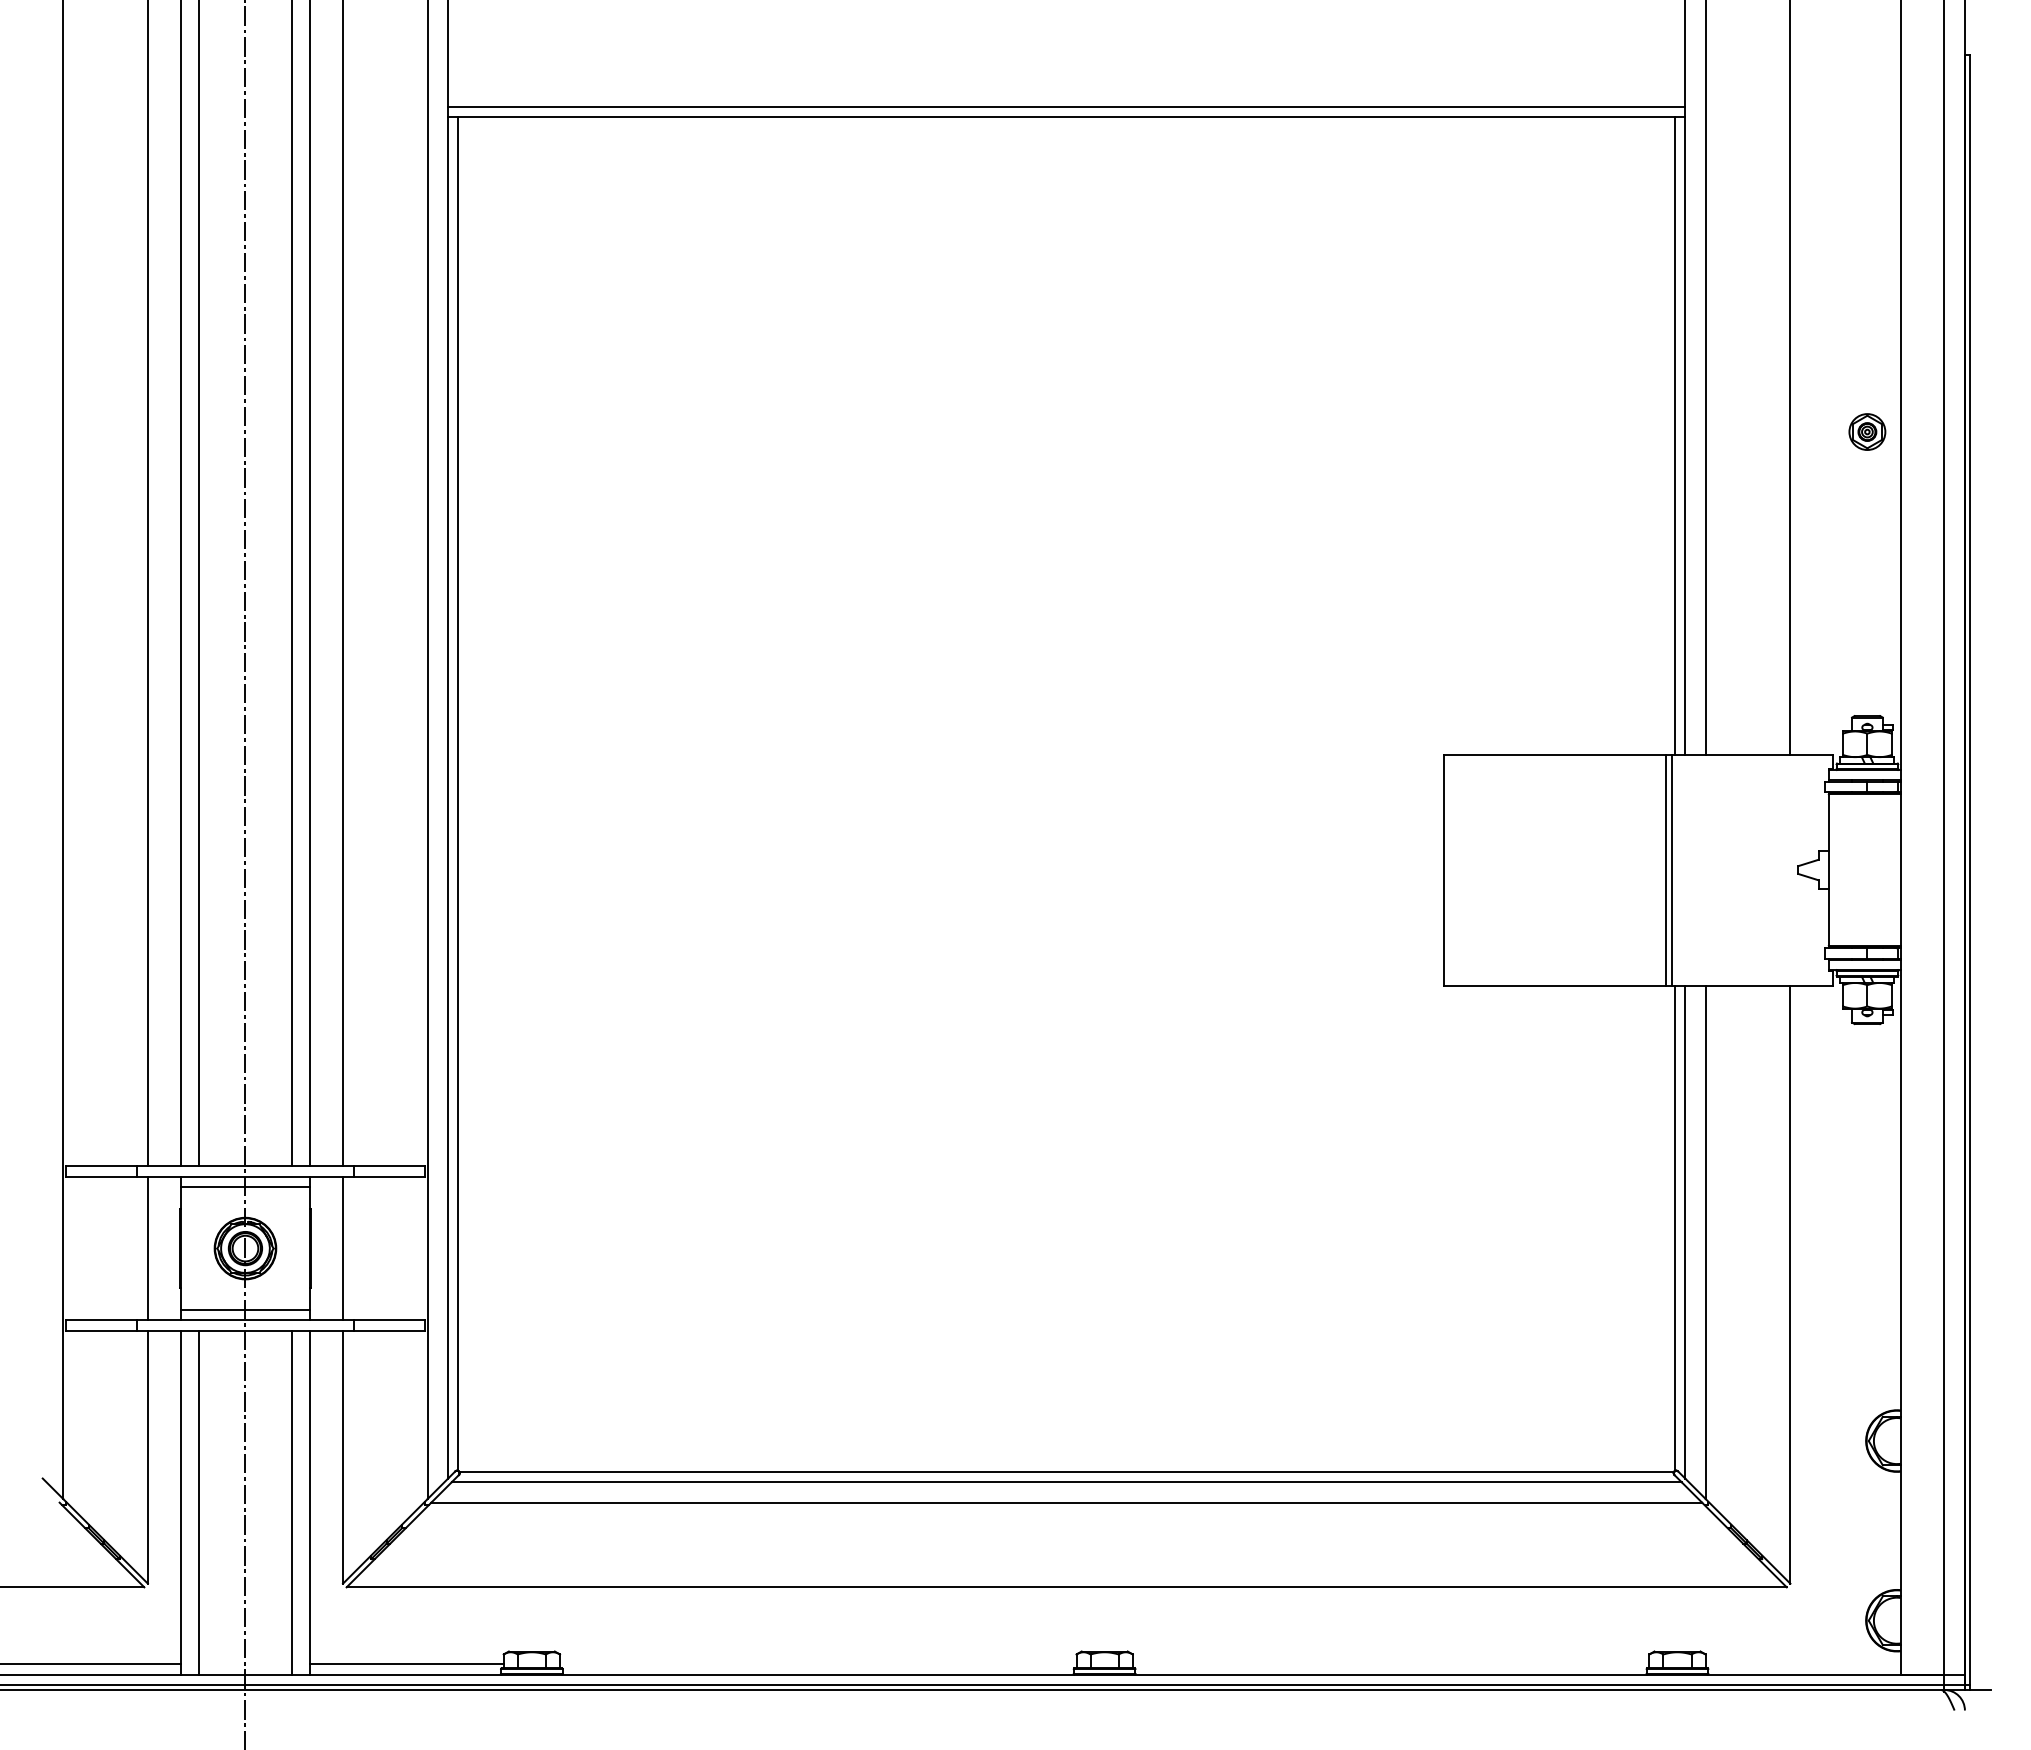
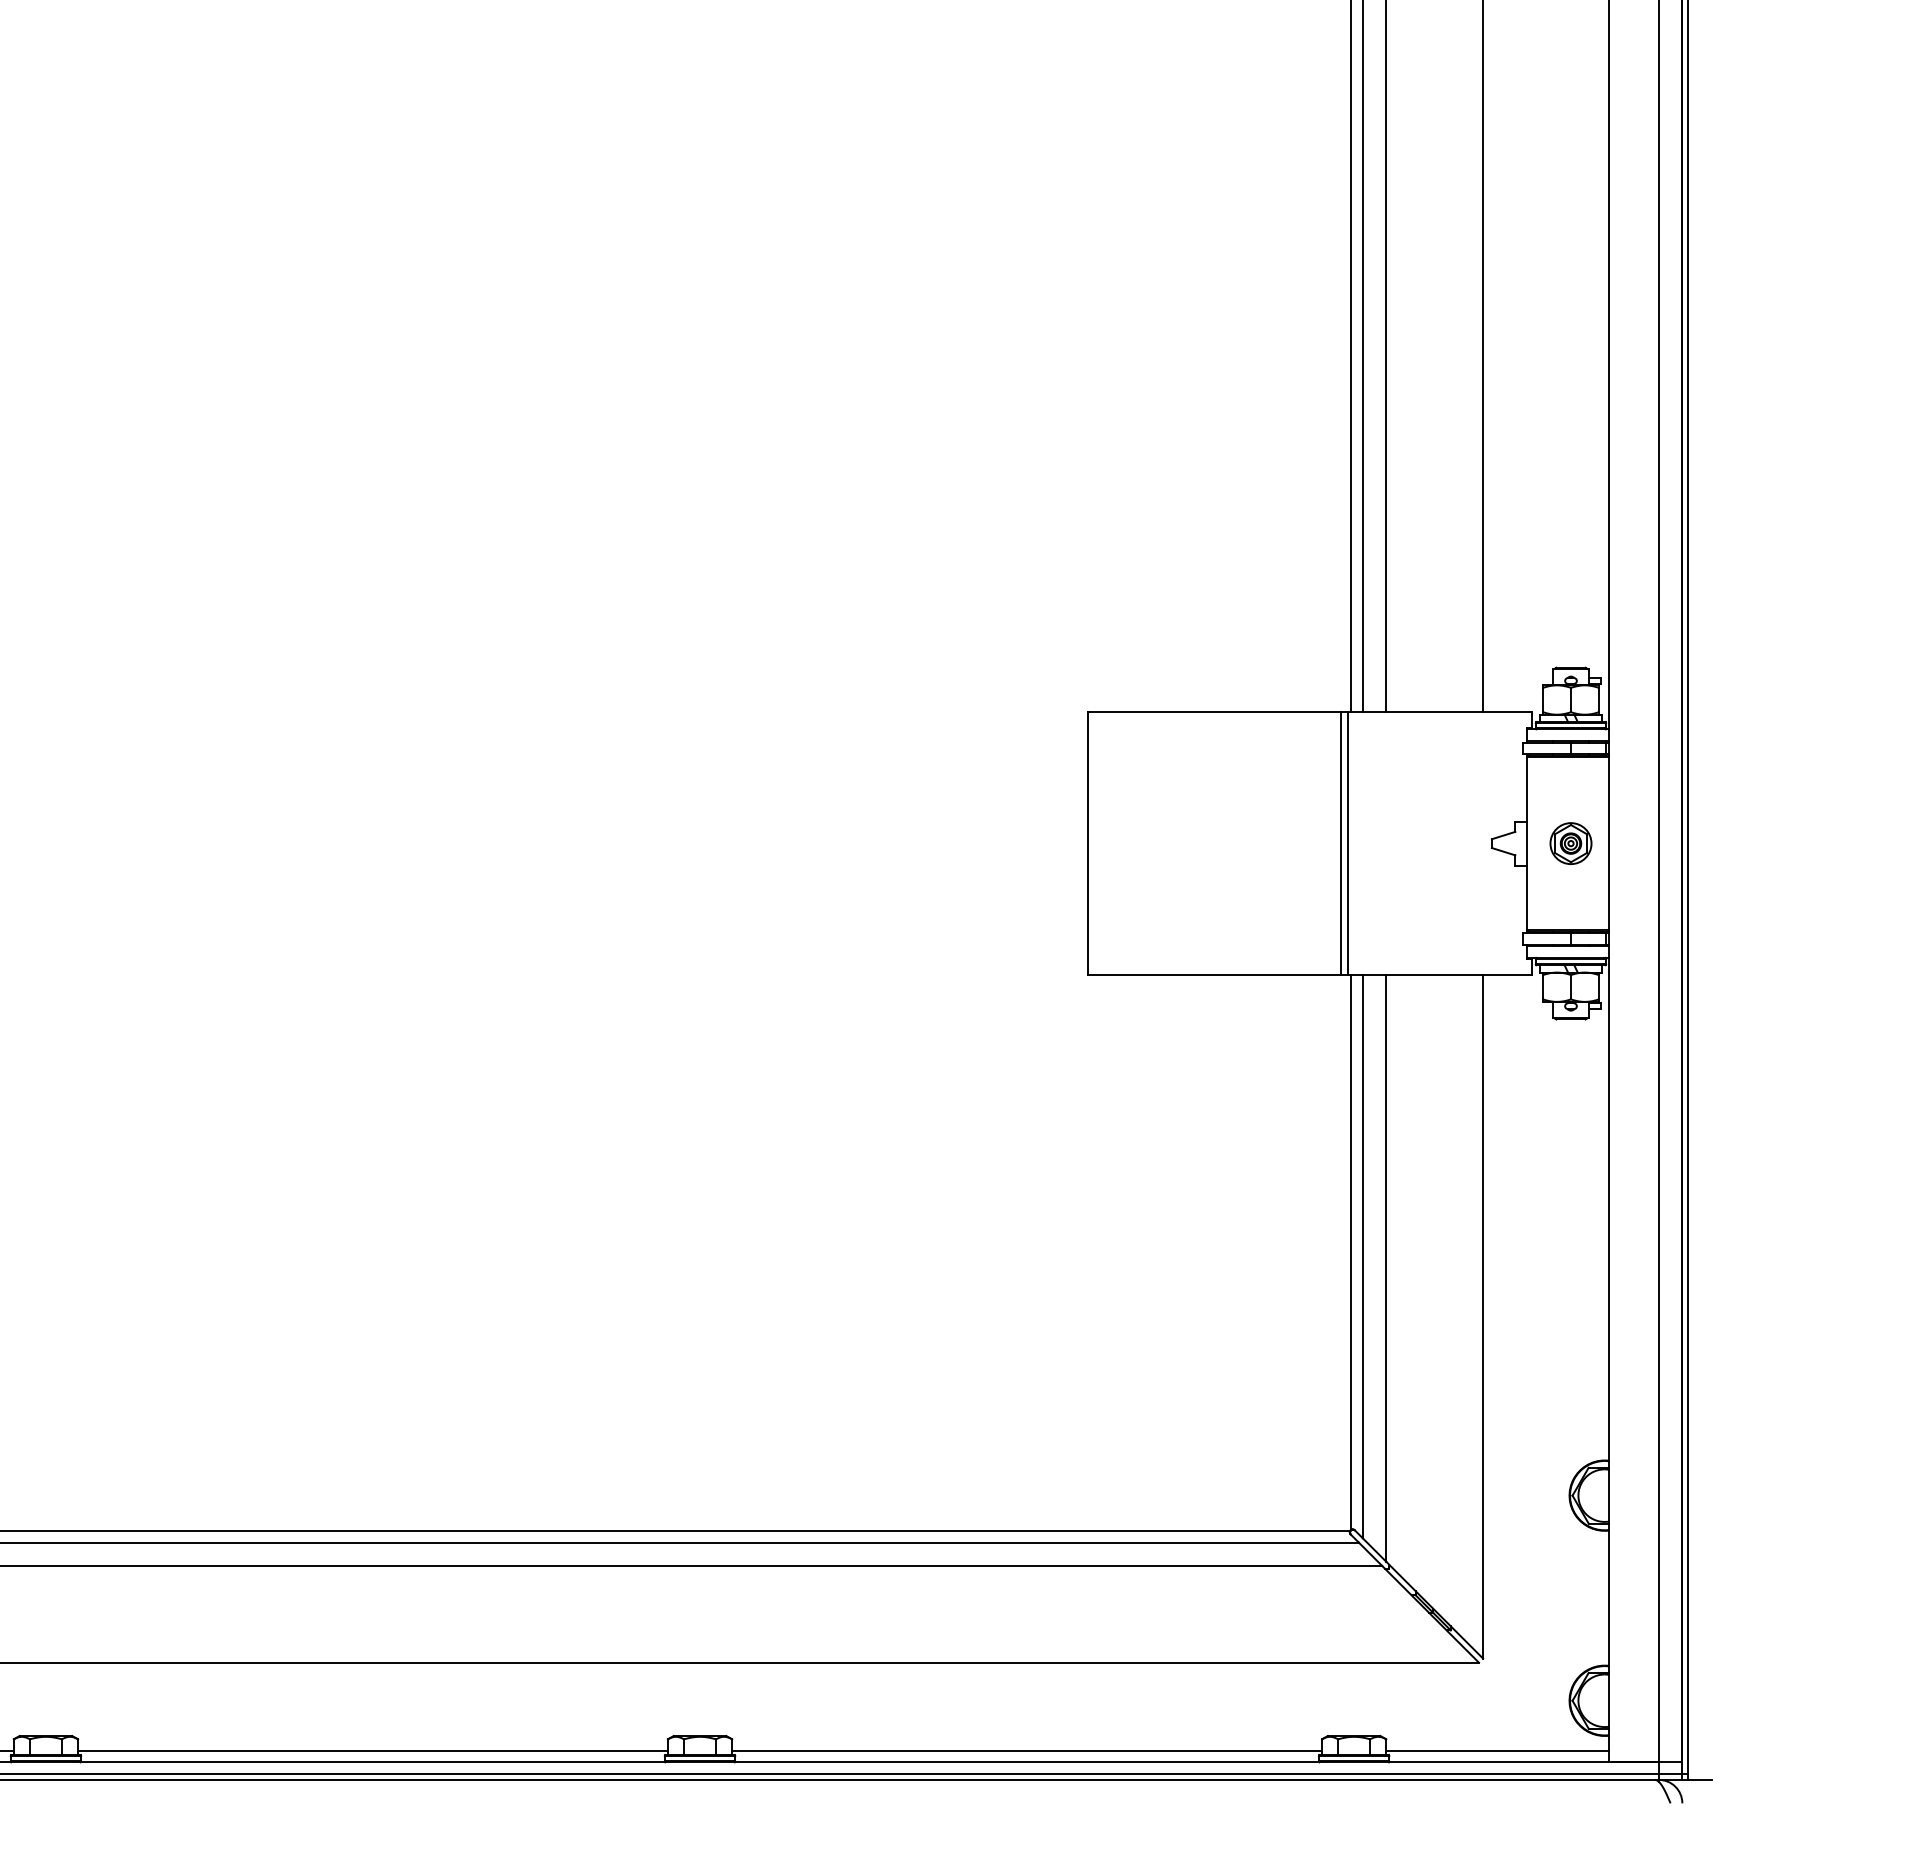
part: (1867, 431) -> (1571, 842), moved
line: (818, 1664) -> (373, 1750), added
line: (1390, 1664) -> (1026, 1750), added
line: (1802, 1664) -> (1496, 1750), added

